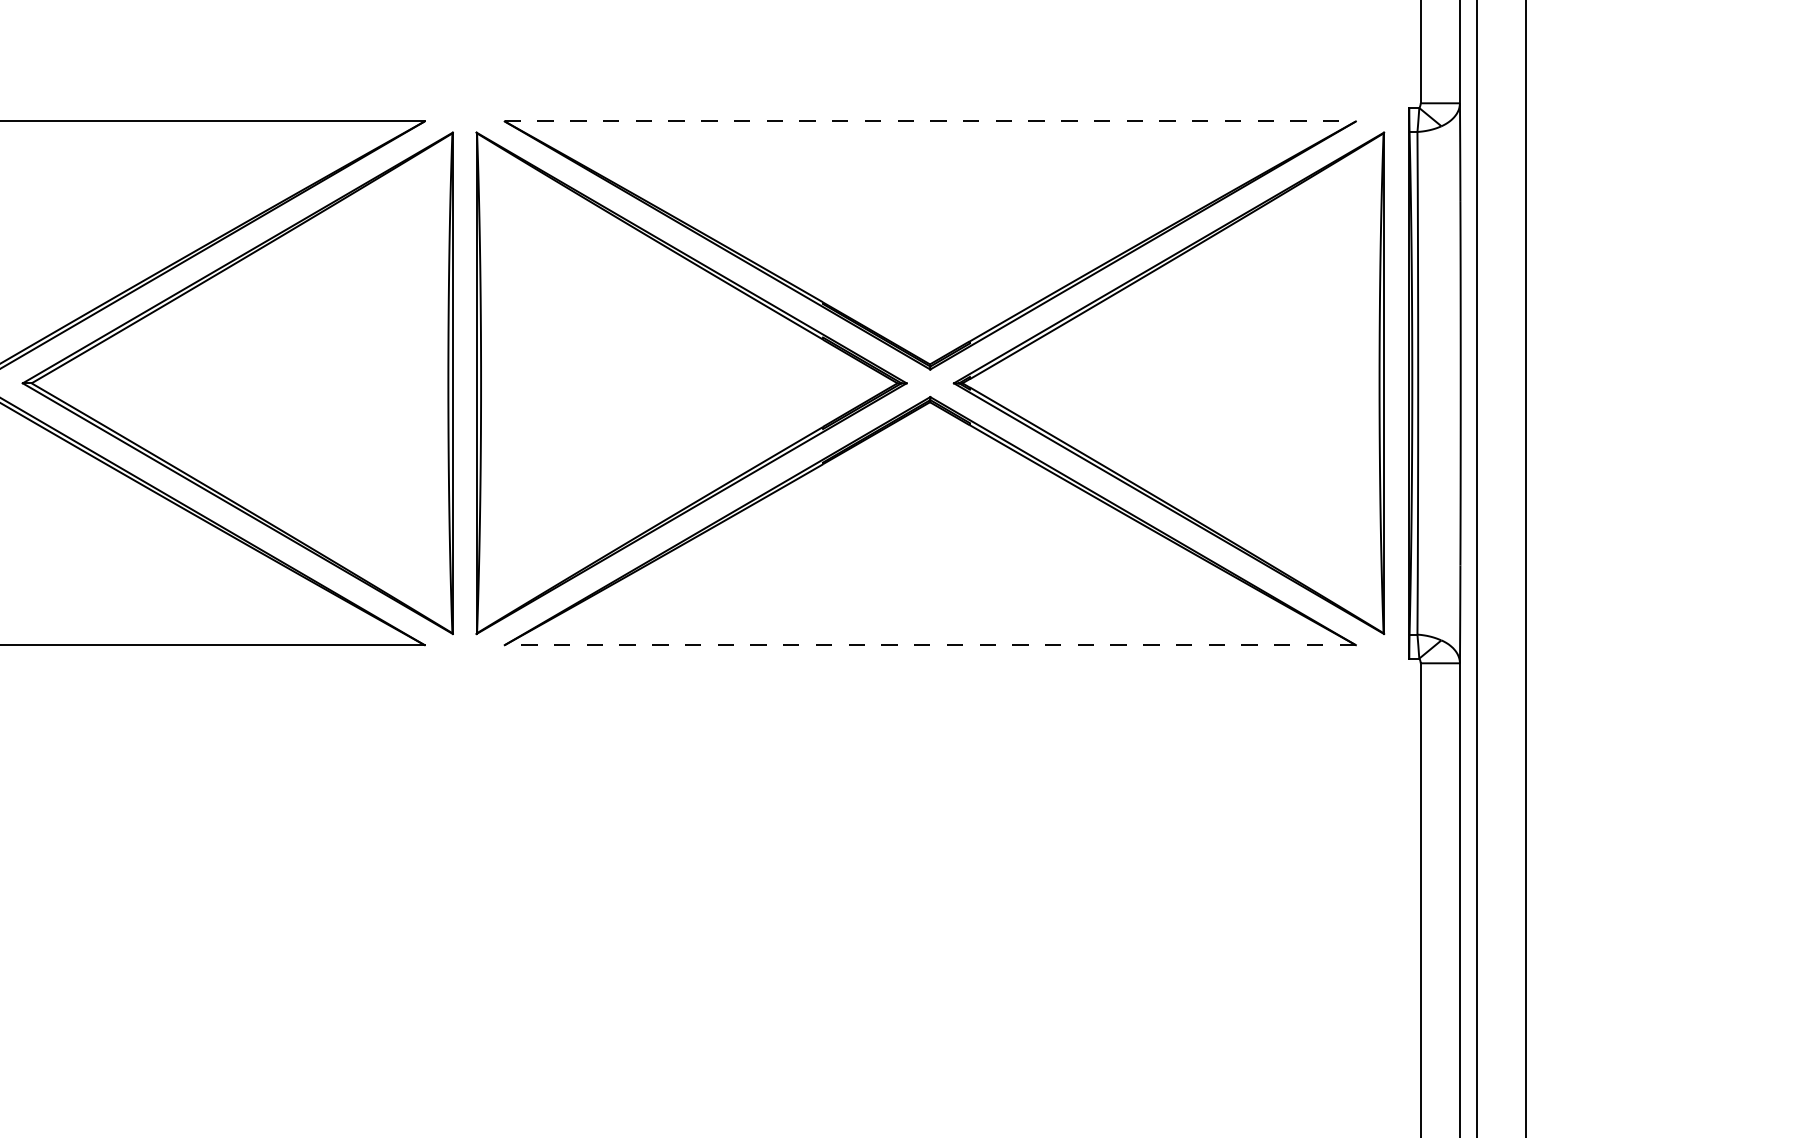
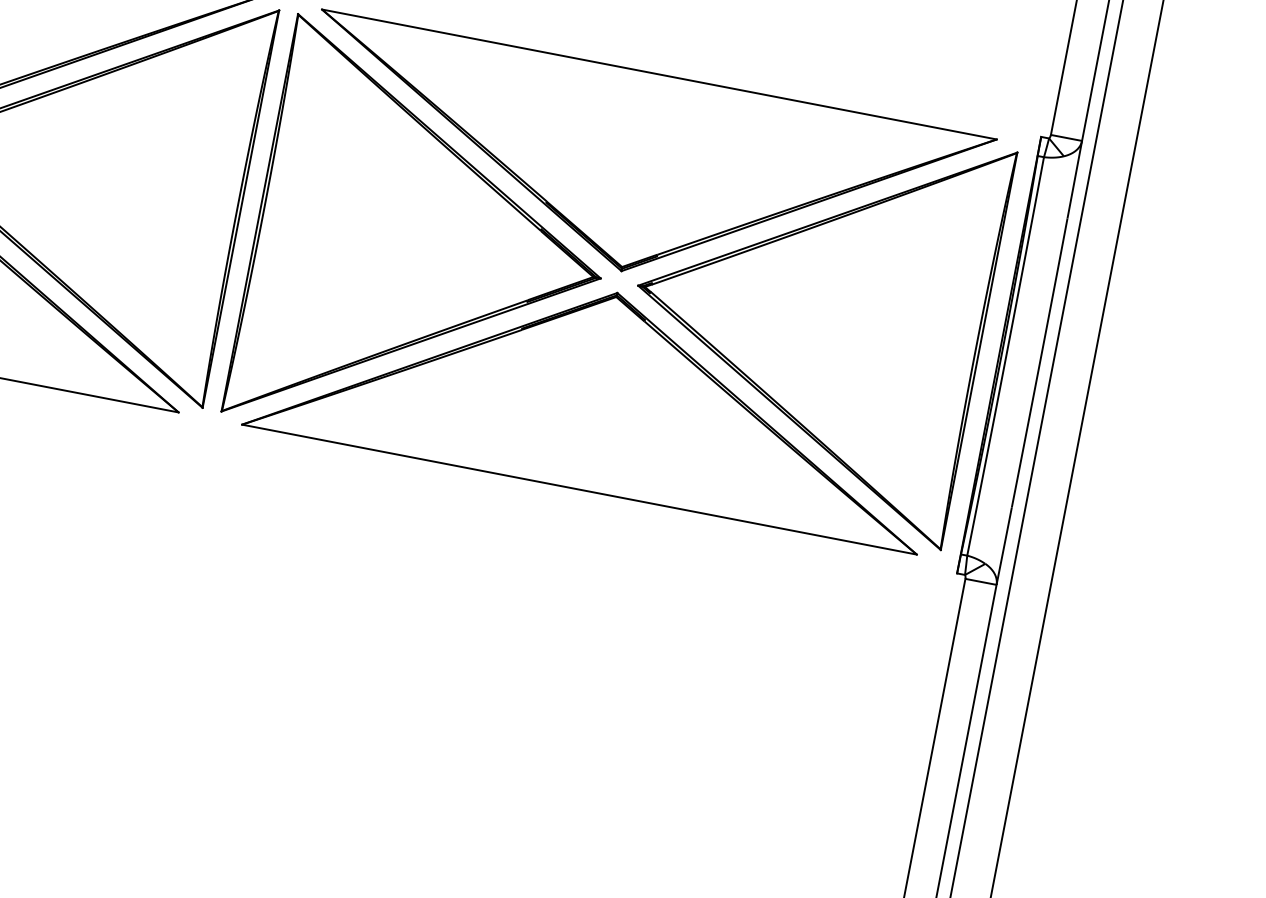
line: (930, 121) -> (659, 74), dashed -> solid
line: (930, 645) -> (579, 489), dashed -> solid

